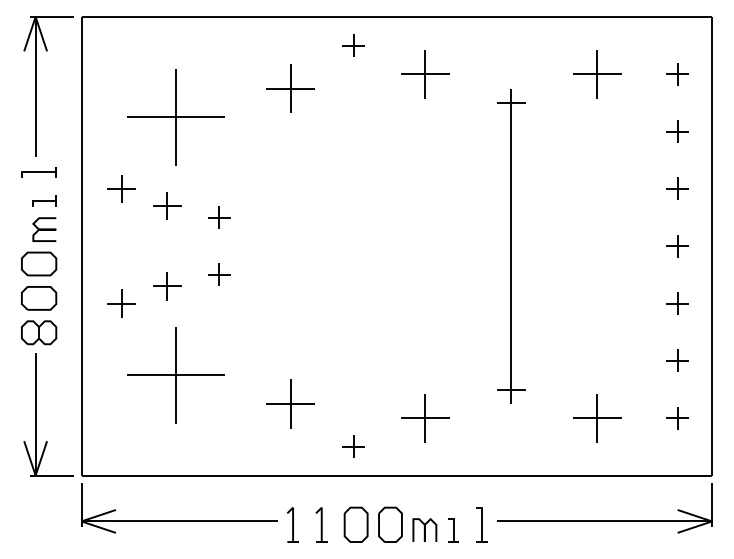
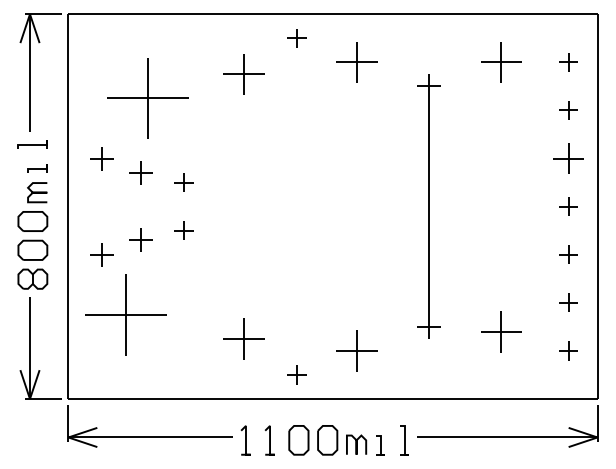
part: (677, 188) -> (568, 158), size x1.6
part: (175, 374) -> (125, 314), moved
part: (597, 417) -> (501, 331), moved

